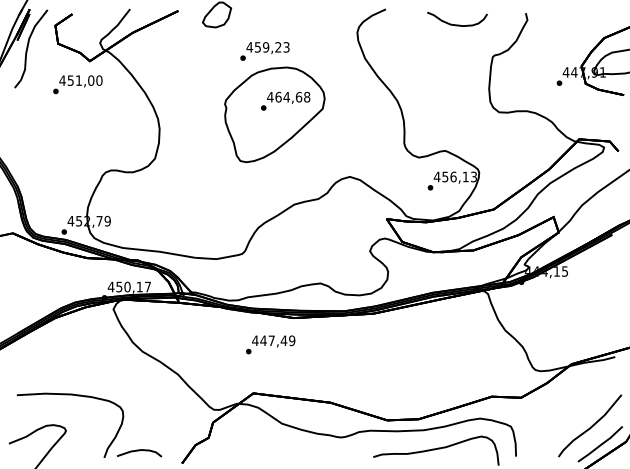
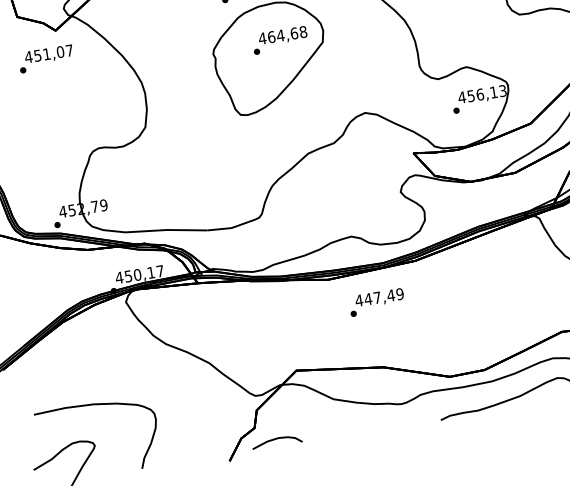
text: (99, 80) -> (69, 50), 451,00 -> 451,07
text: (270, 344) -> (376, 302), moved
curve: (139, 451) -> (276, 440), moved

